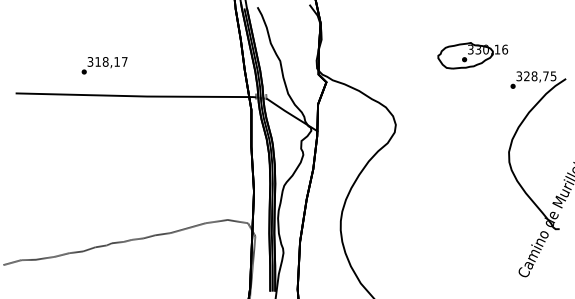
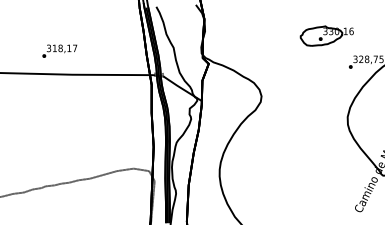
part: (472, 55) -> (326, 35), moved
text: (104, 65) -> (59, 51), moved

